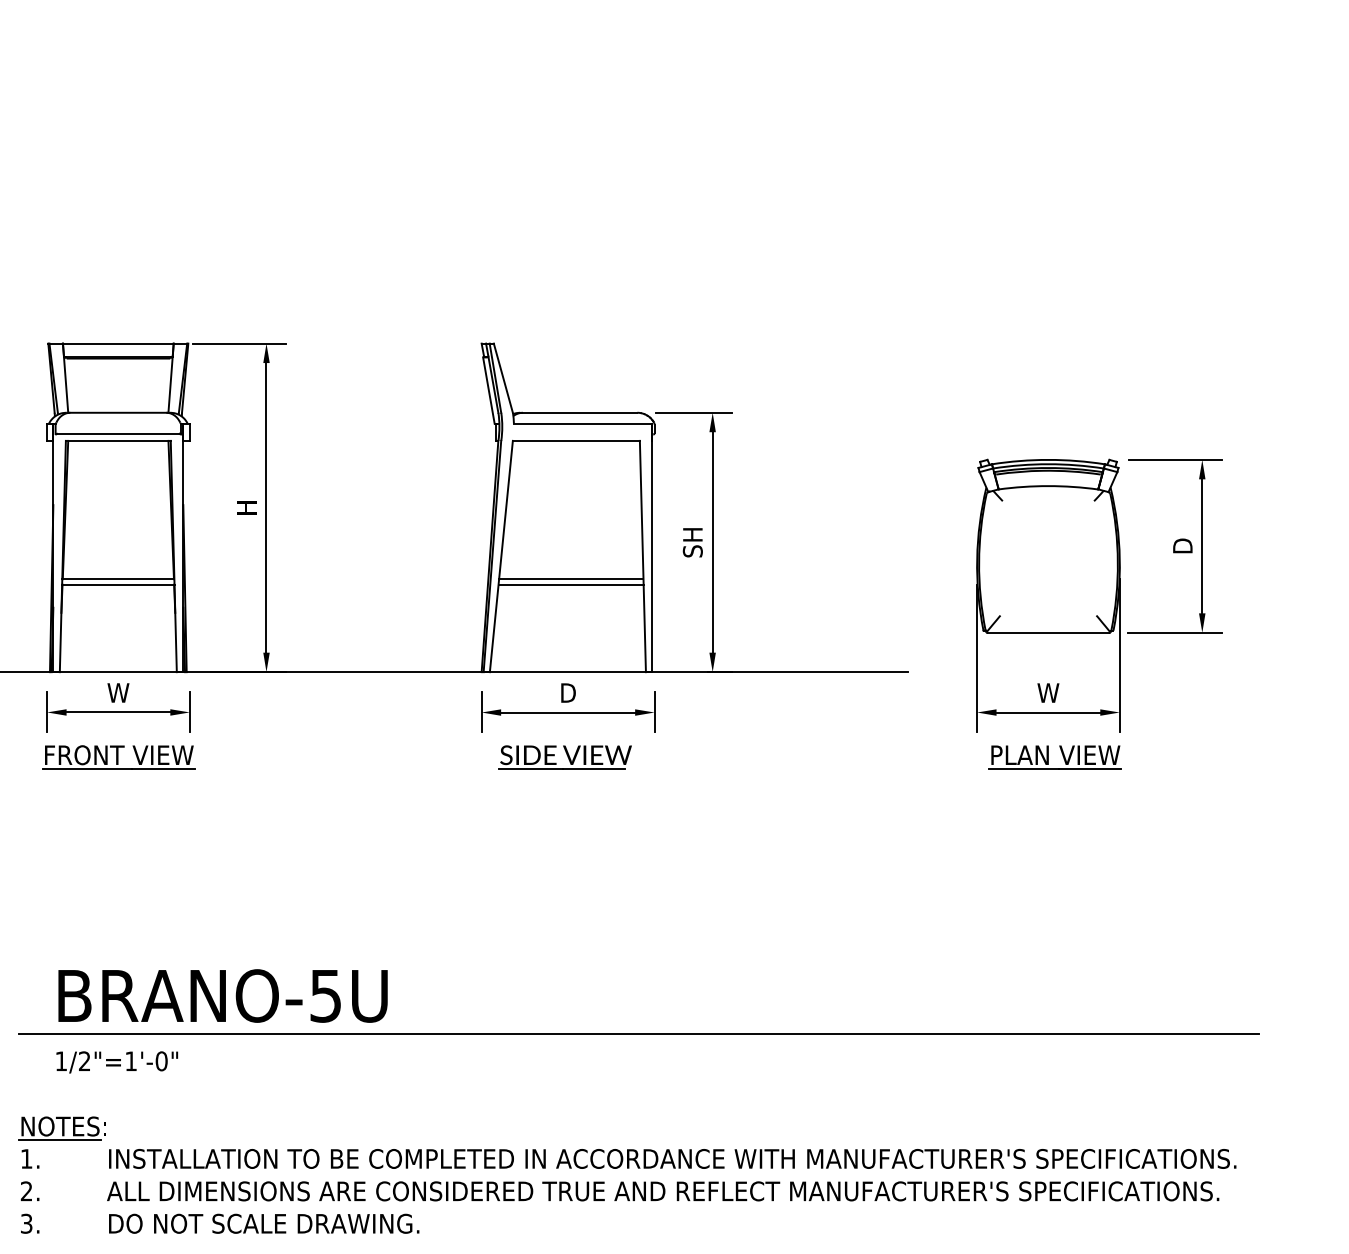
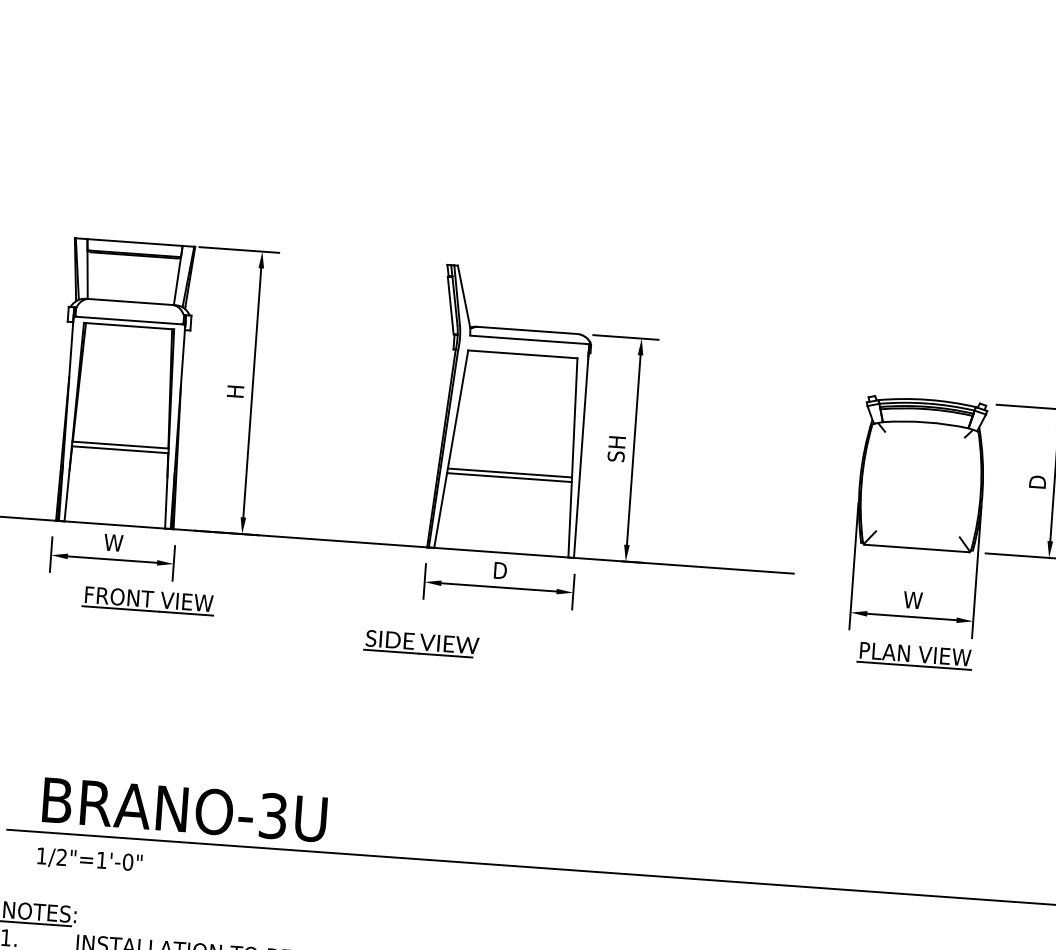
part: (118, 757) -> (148, 601), moved
part: (564, 757) -> (420, 644), moved
text: (326, 995) -> (273, 815), BRANO-5U -> BRANO-3U

